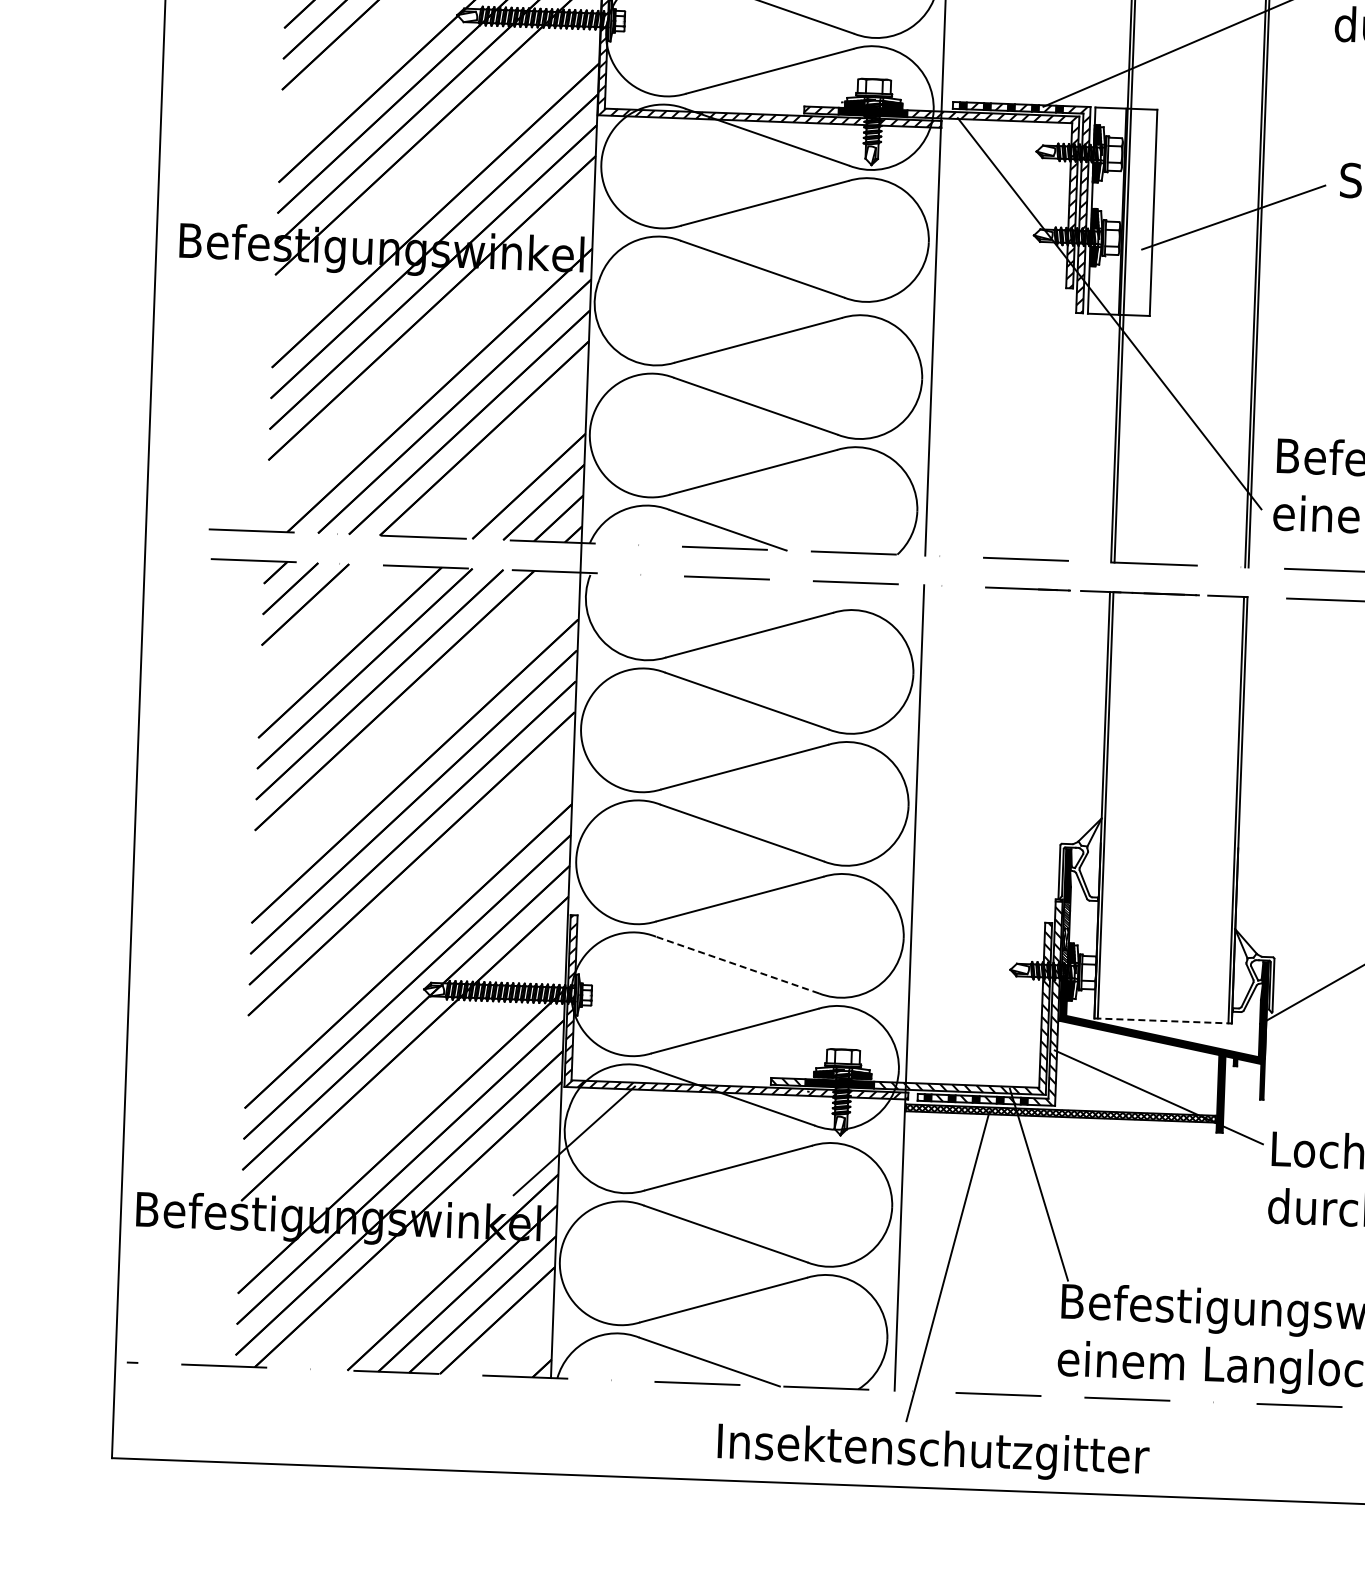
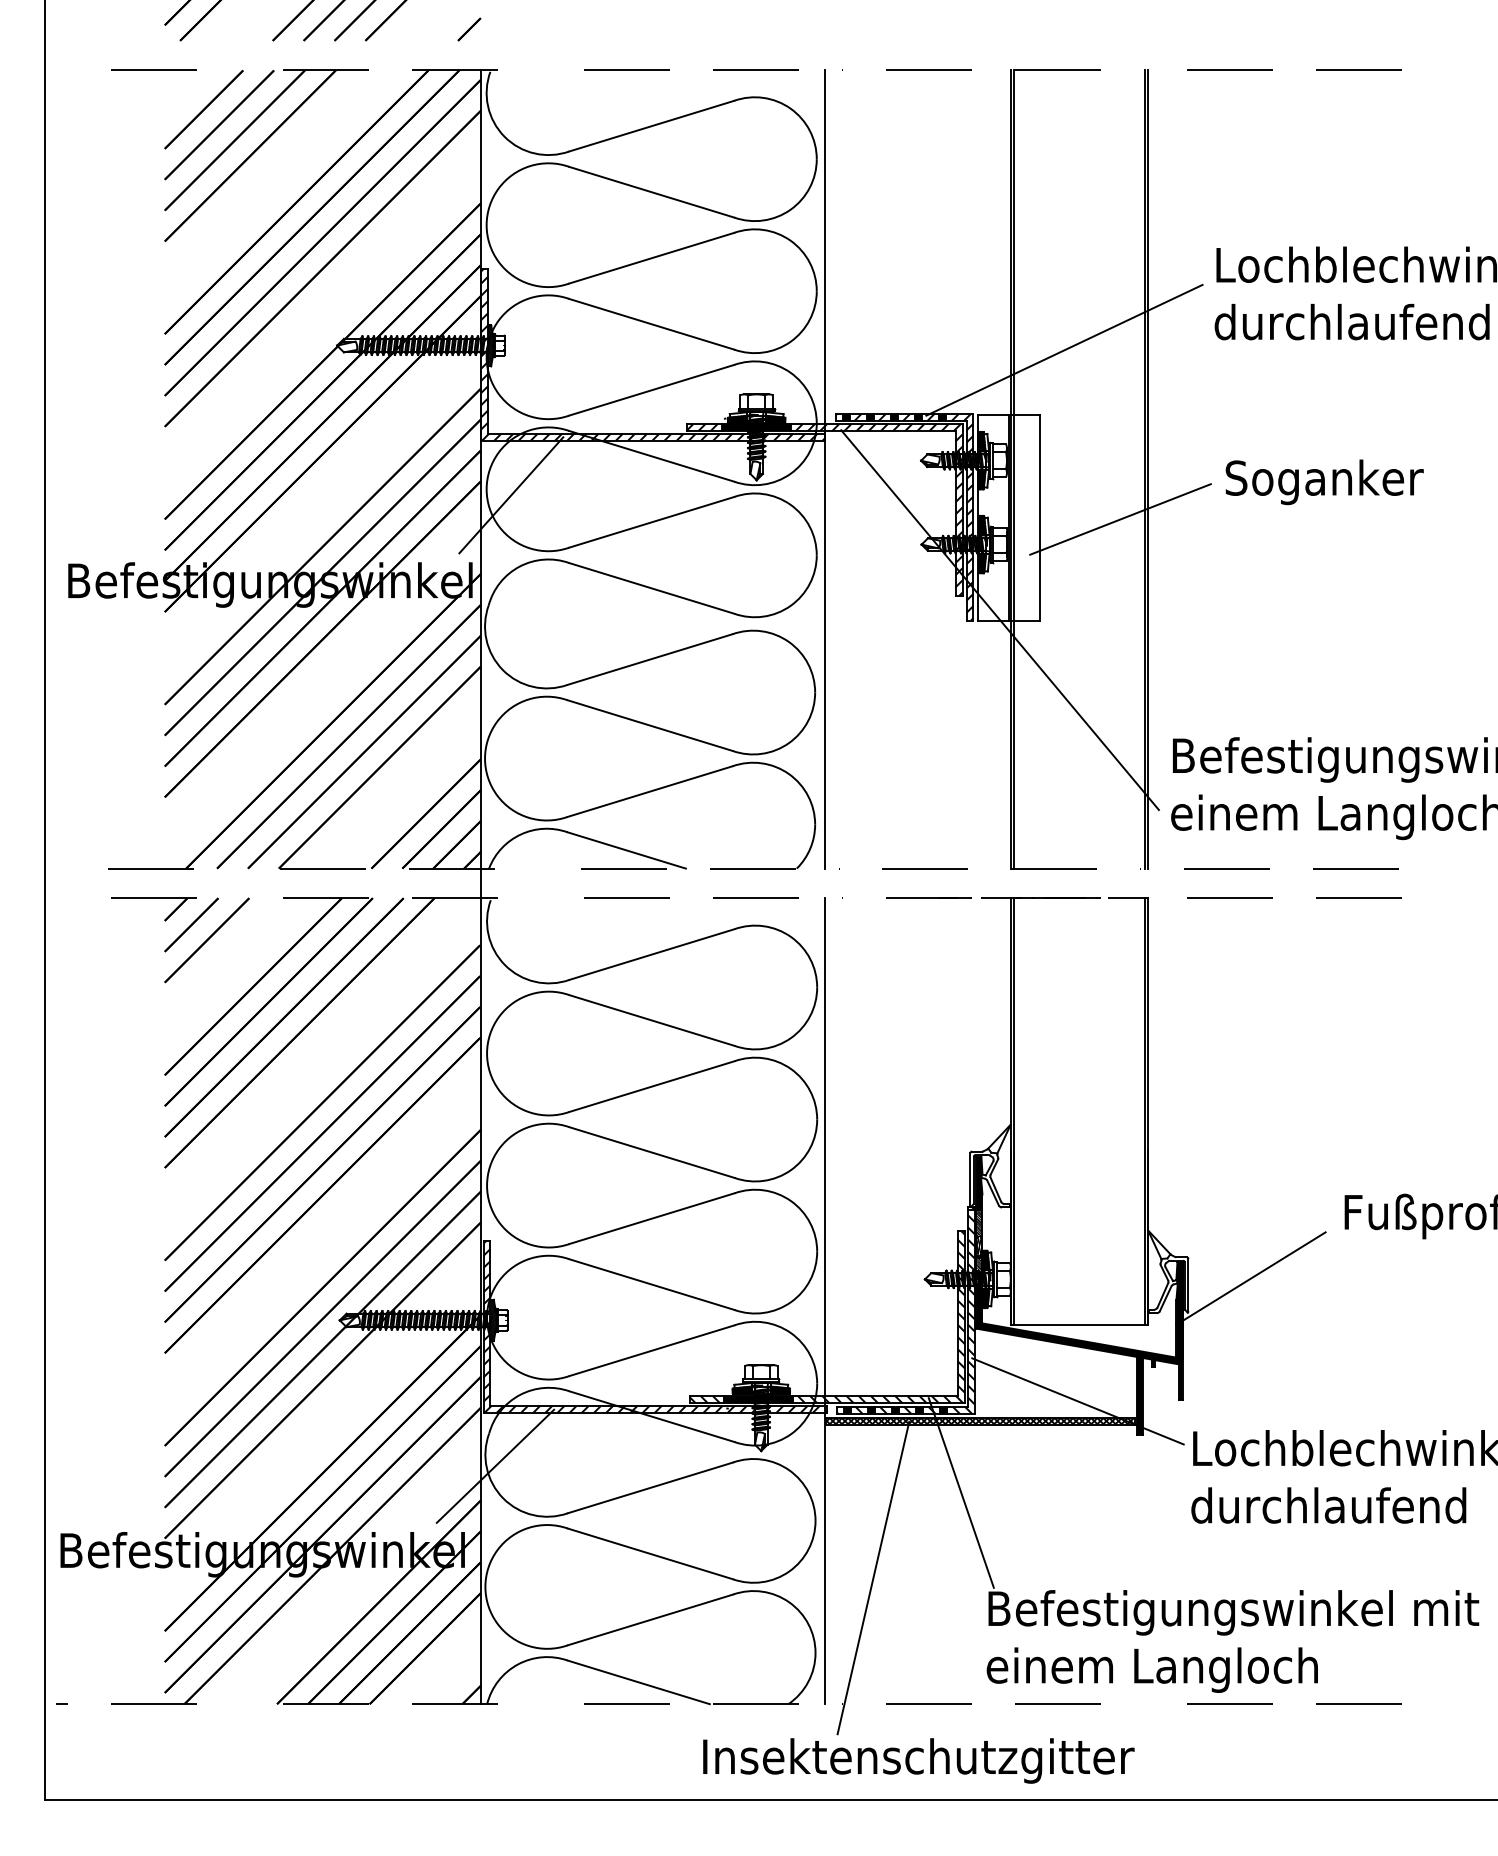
line: (625, 171) -> (511, 495), added
line: (736, 964) -> (651, 1284), dashed -> solid
line: (1163, 1020) -> (1079, 1324), dashed -> solid
text: (933, 1452) -> (918, 1760), moved

